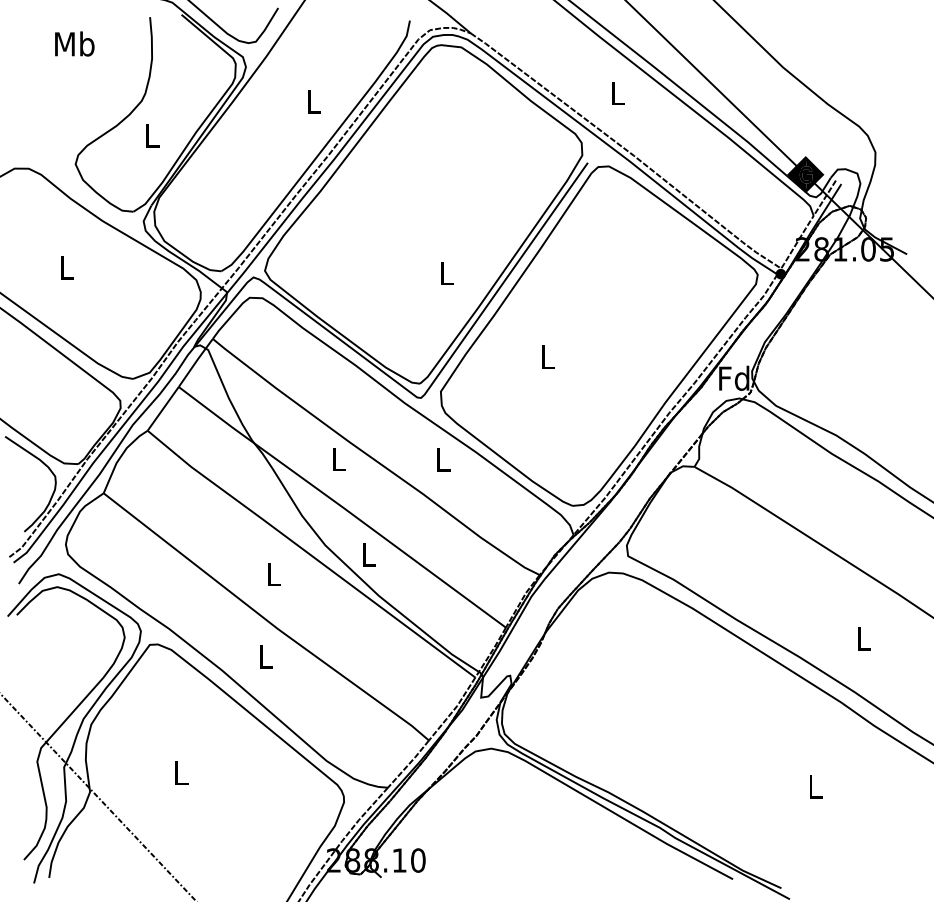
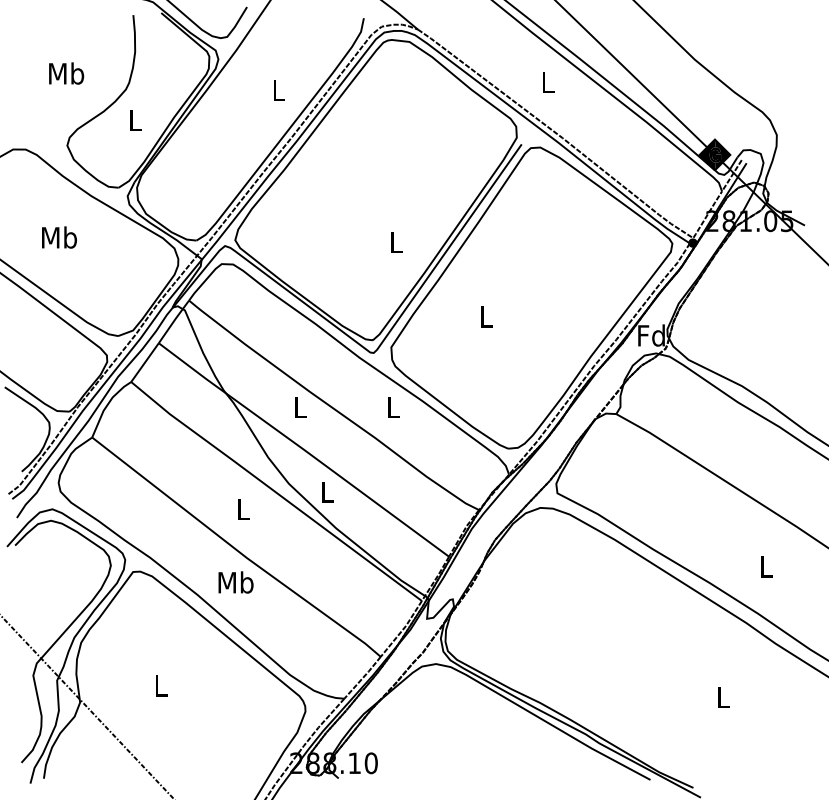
text: (74, 43) -> (66, 73), moved
text: (66, 267) -> (59, 237), L -> Mb
text: (265, 656) -> (235, 582), L -> Mb

